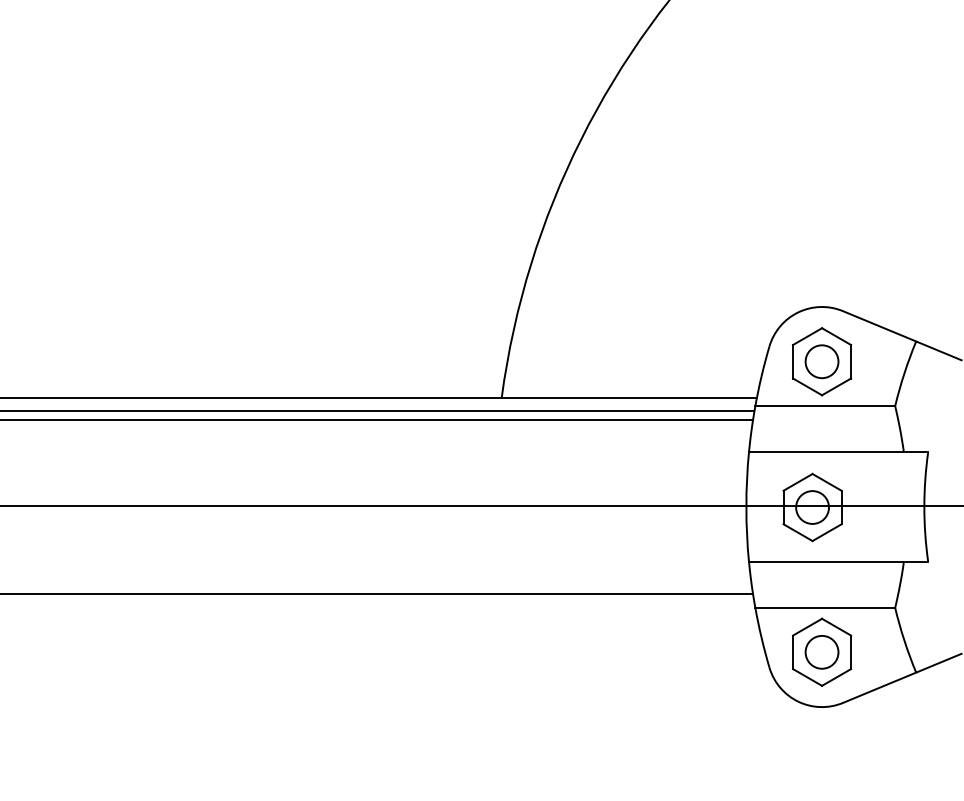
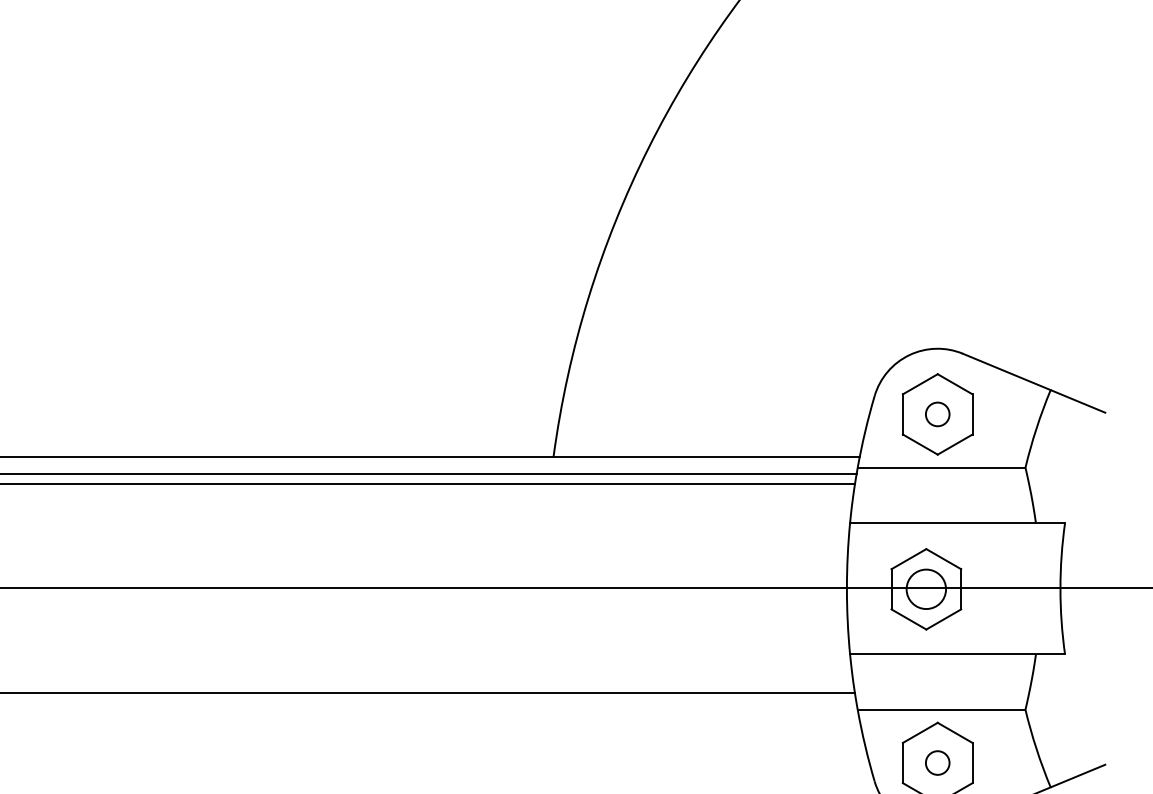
circle: (821, 361) -> (937, 414), size x0.6
circle: (821, 651) -> (937, 762), size x0.6

